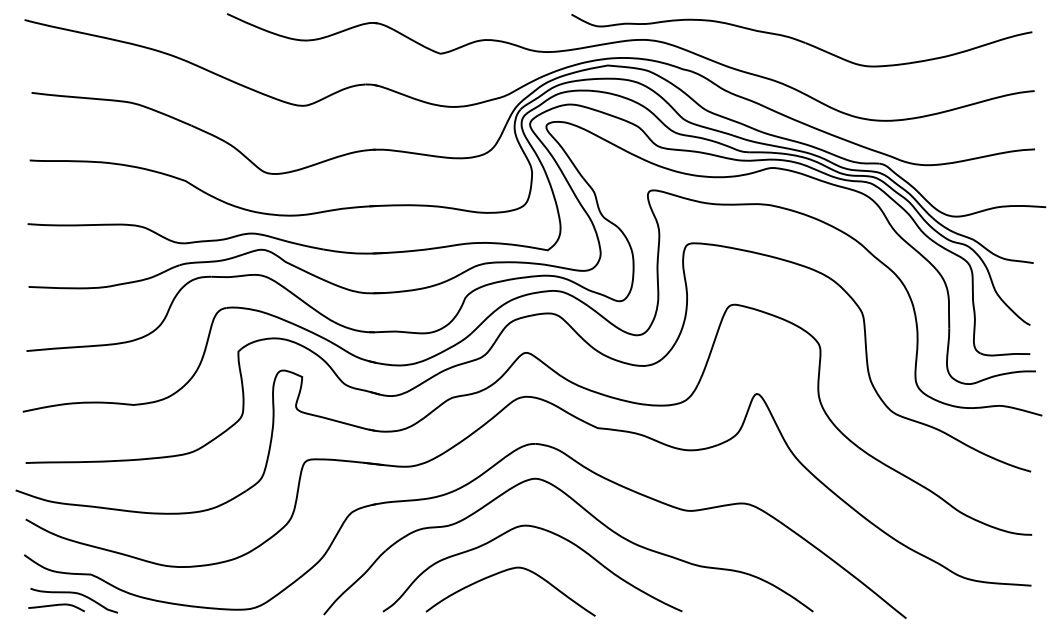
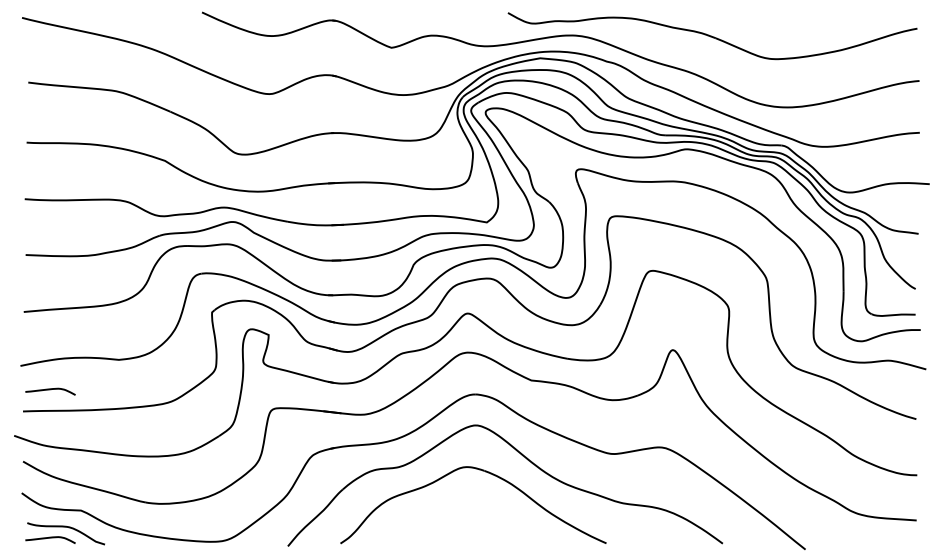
curve: (55, 439) -> (49, 390), added
curve: (503, 572) -> (447, 508), removed

